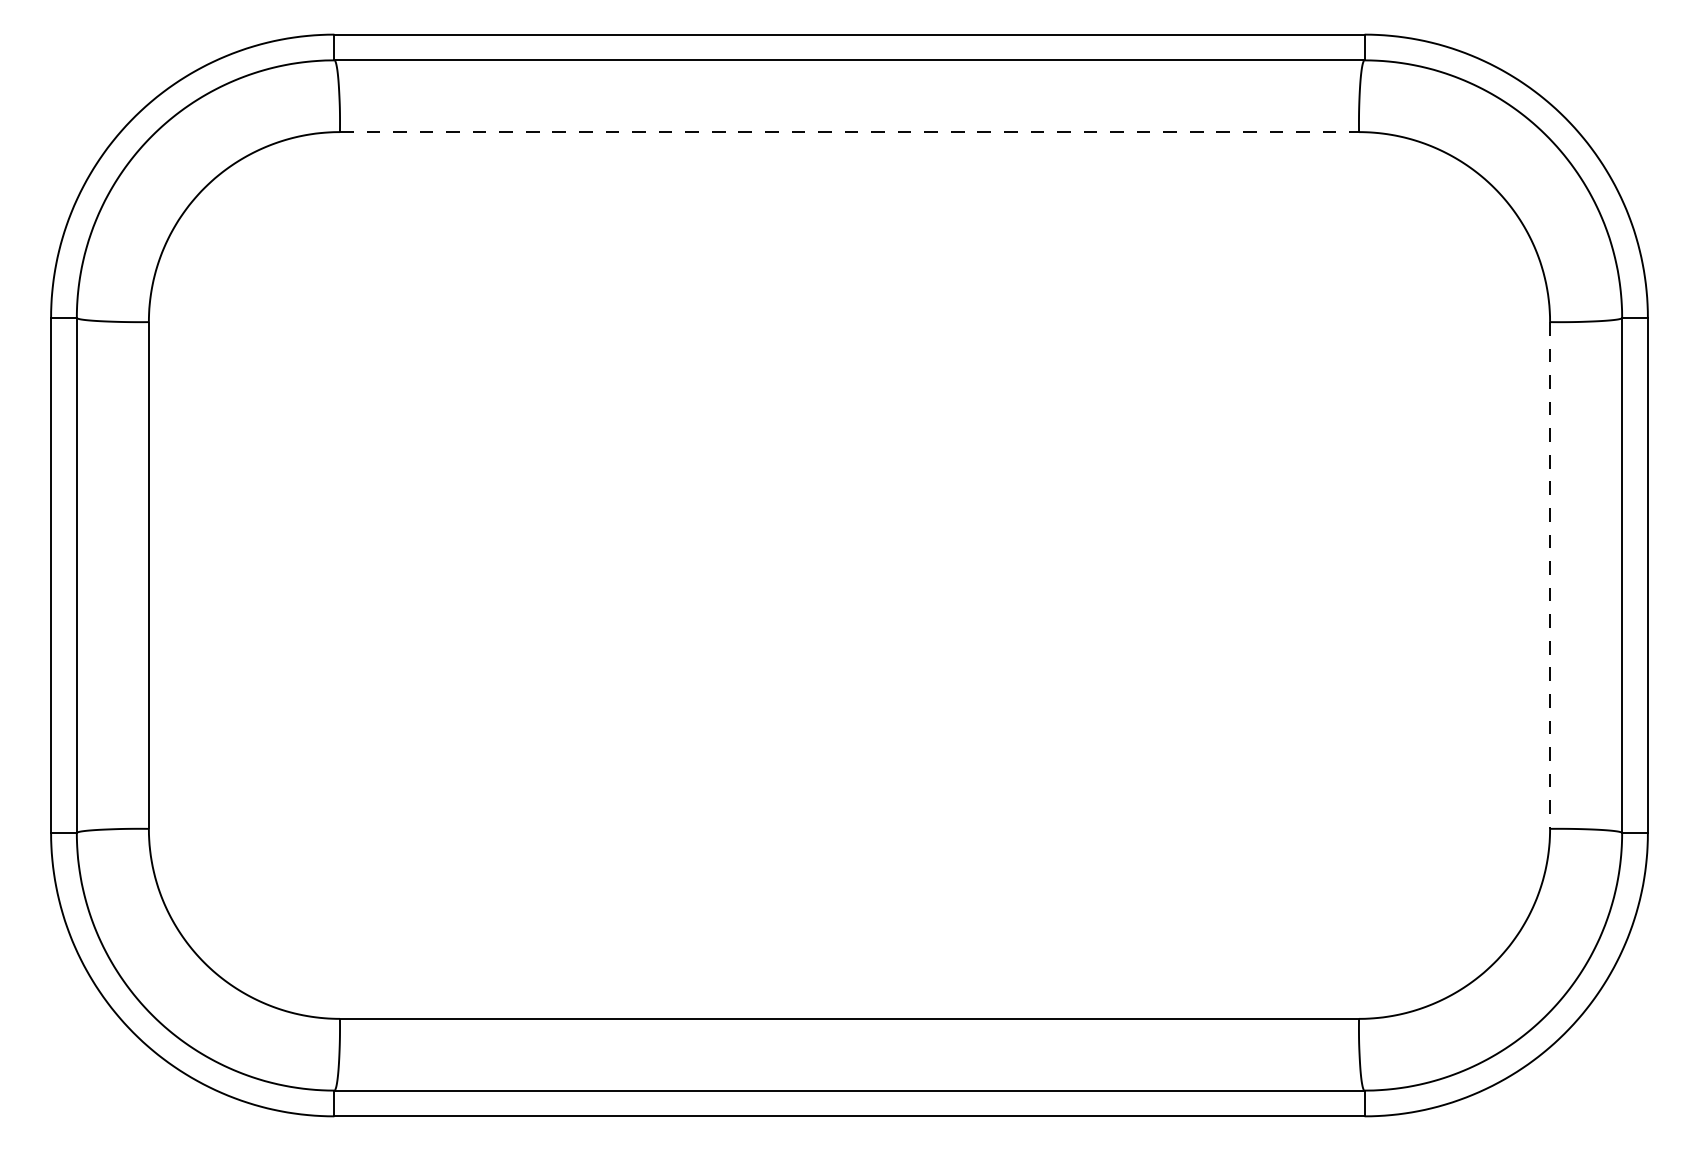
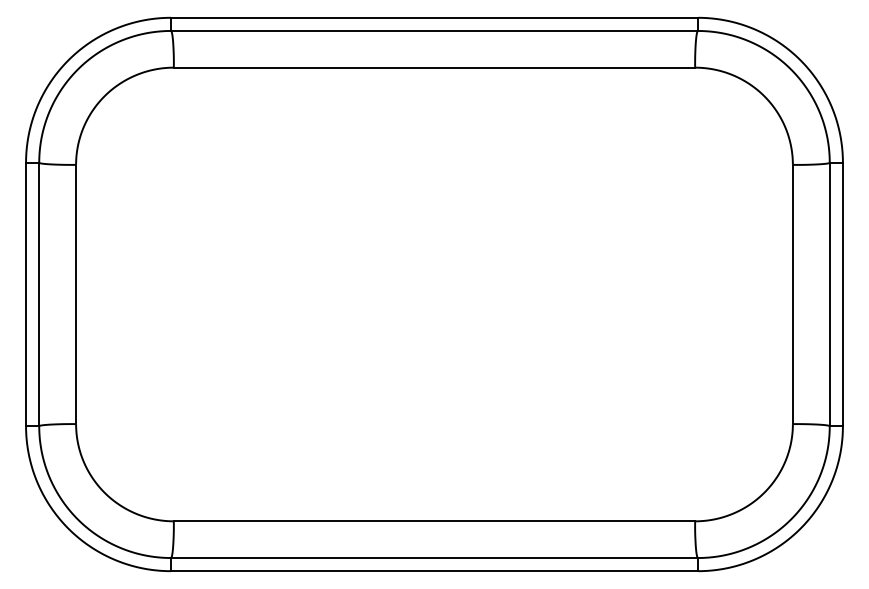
line: (849, 131) -> (434, 67), dashed -> solid
line: (1549, 575) -> (792, 294), dashed -> solid

